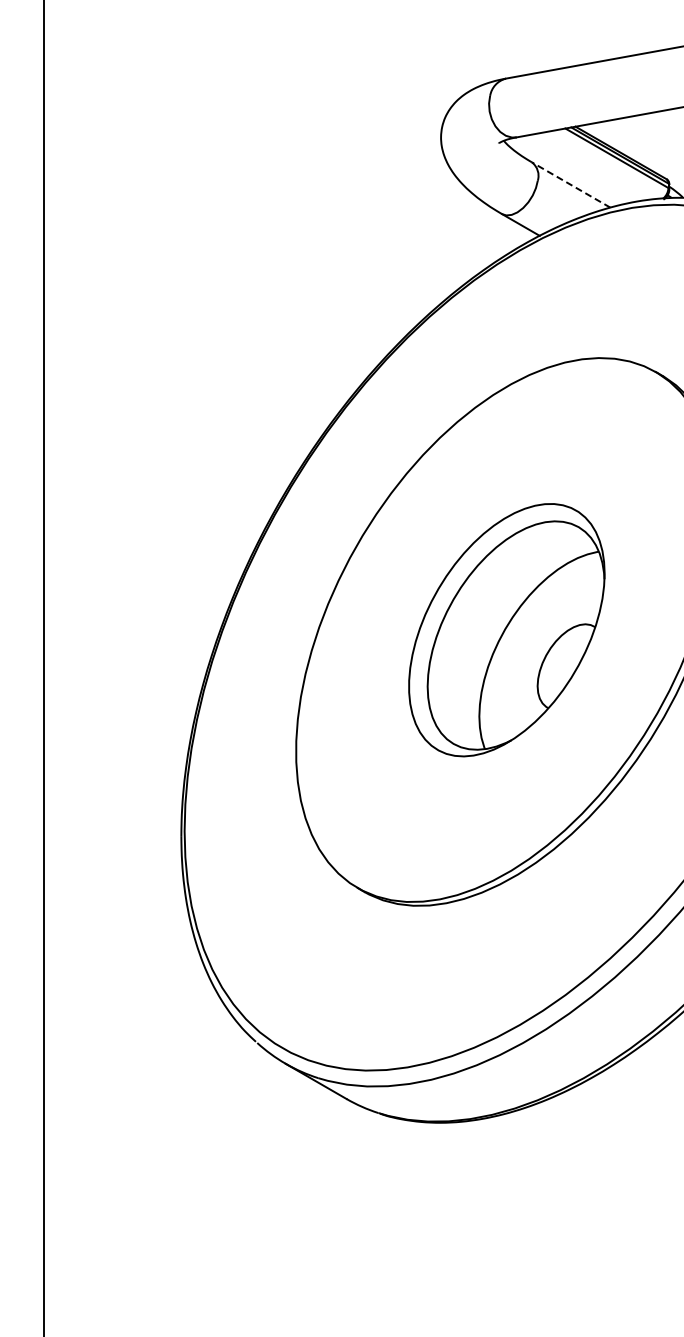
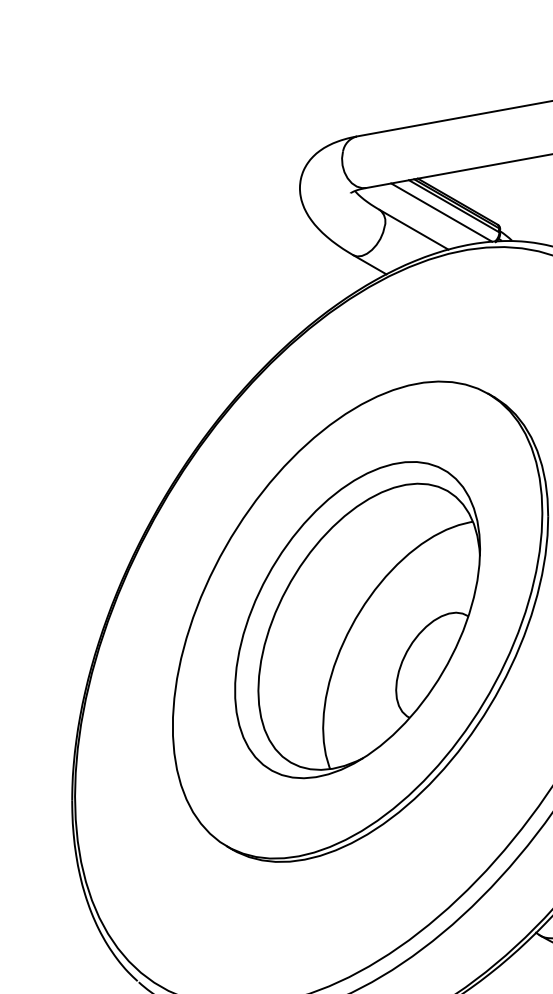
line: (602, 165) -> (441, 212), added
line: (570, 184) -> (413, 229), dashed -> solid
part: (506, 630) -> (357, 620), size x1.43

